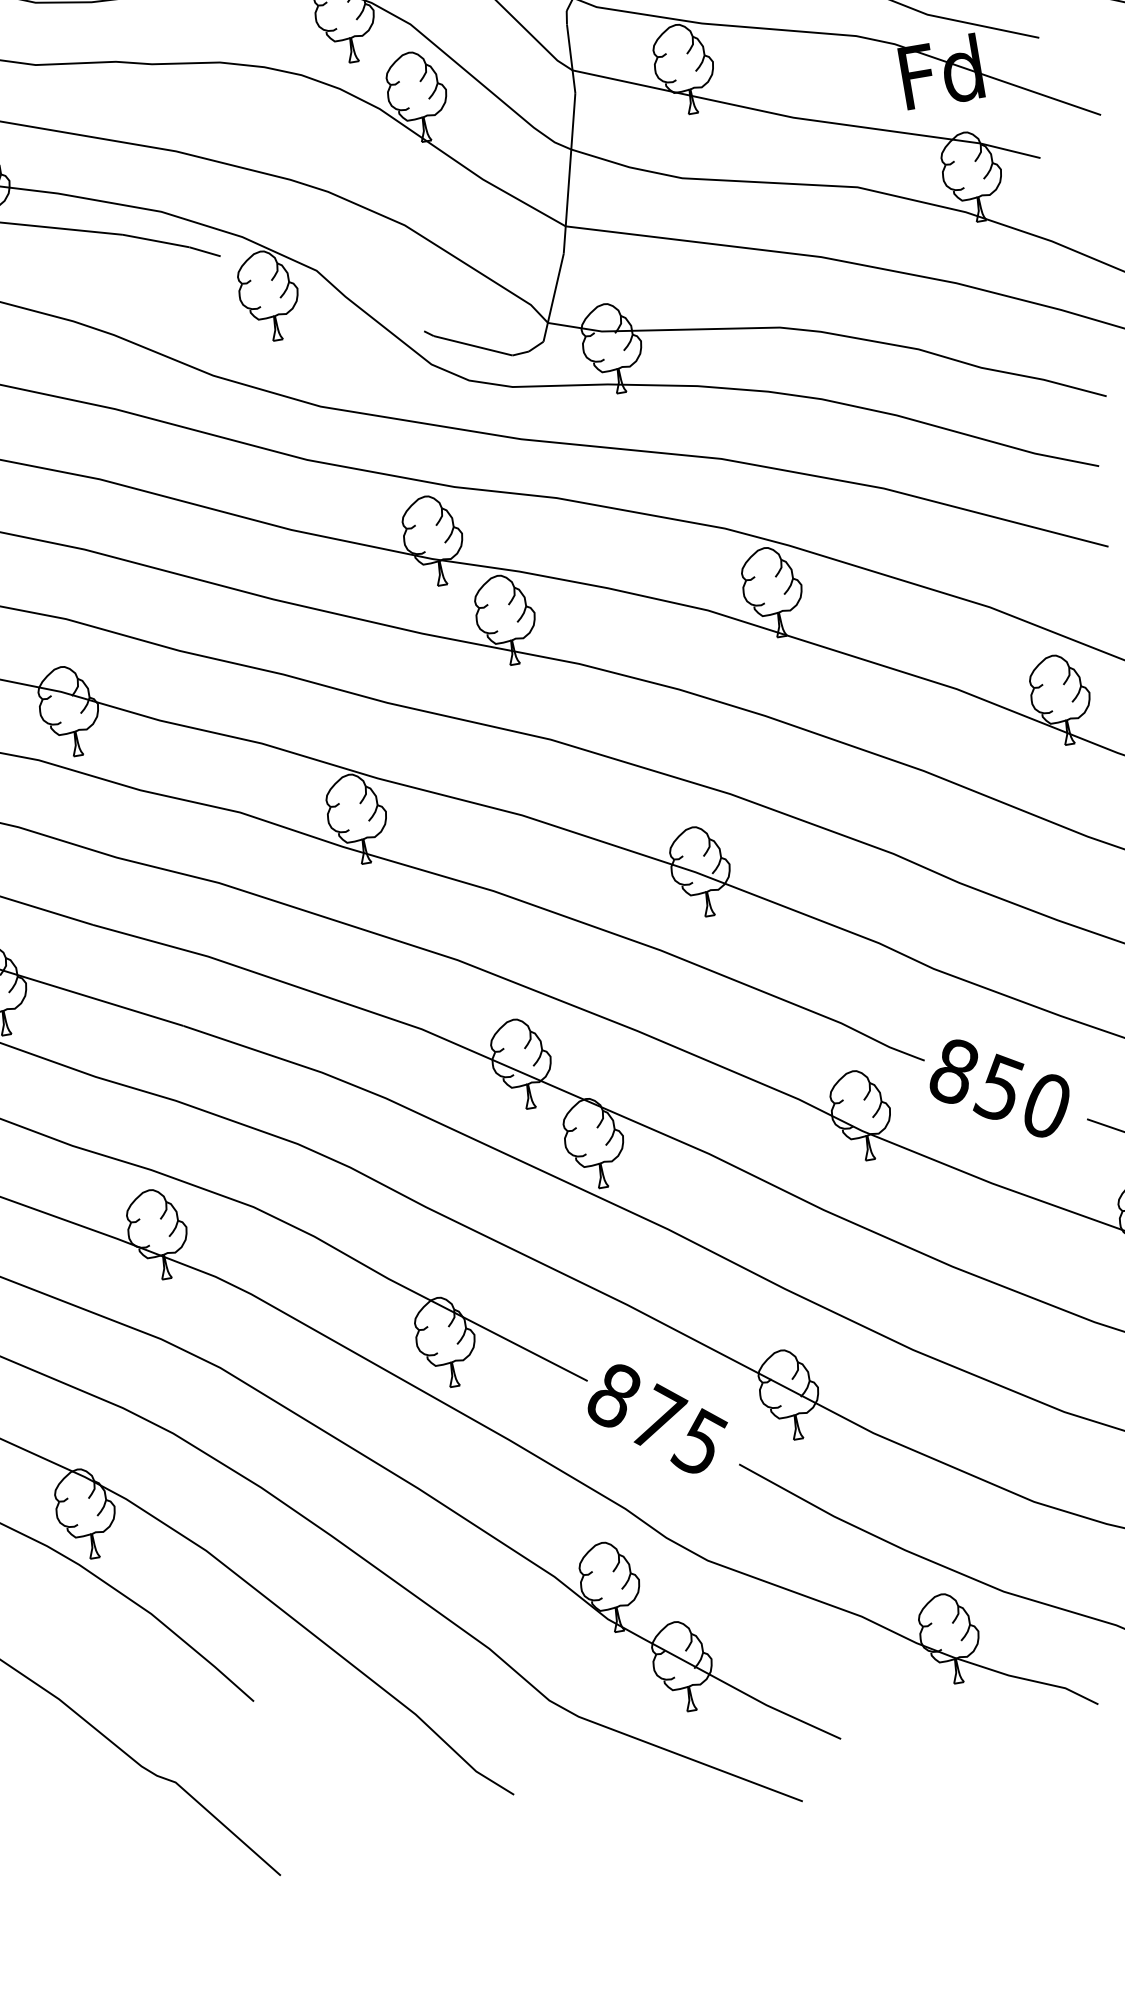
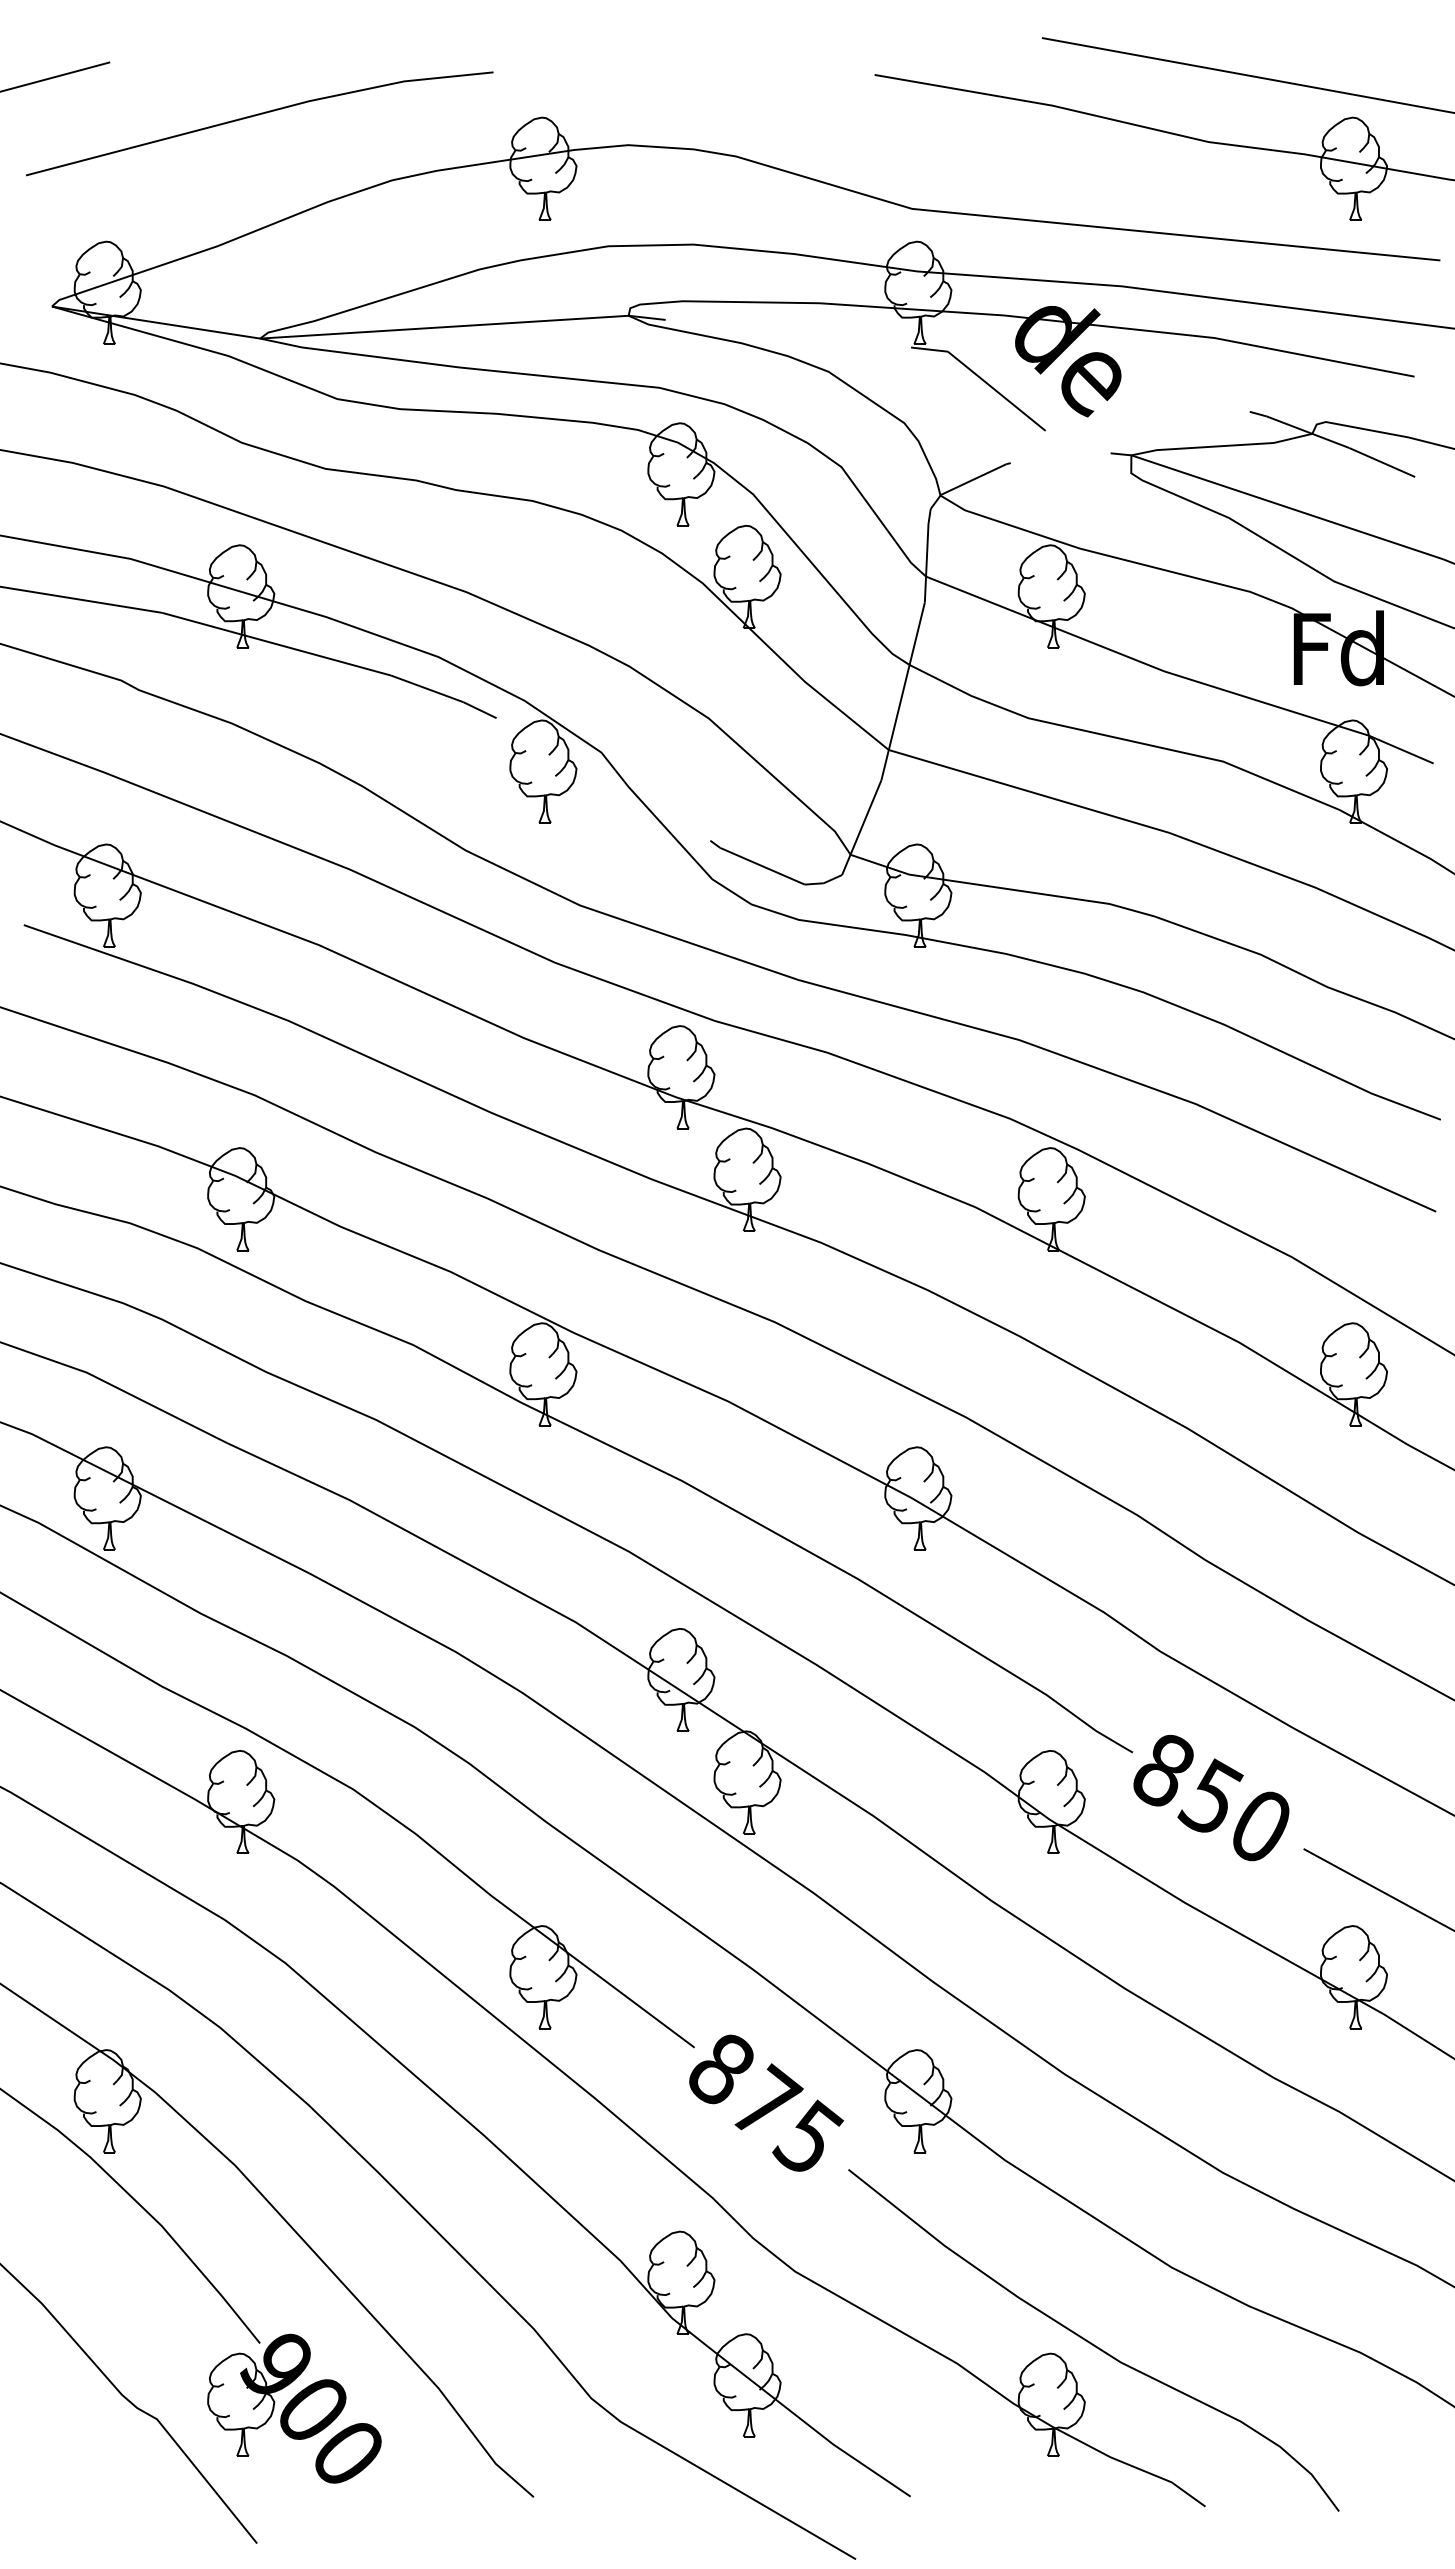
part: (293, 1752) -> (294, 2408), added

